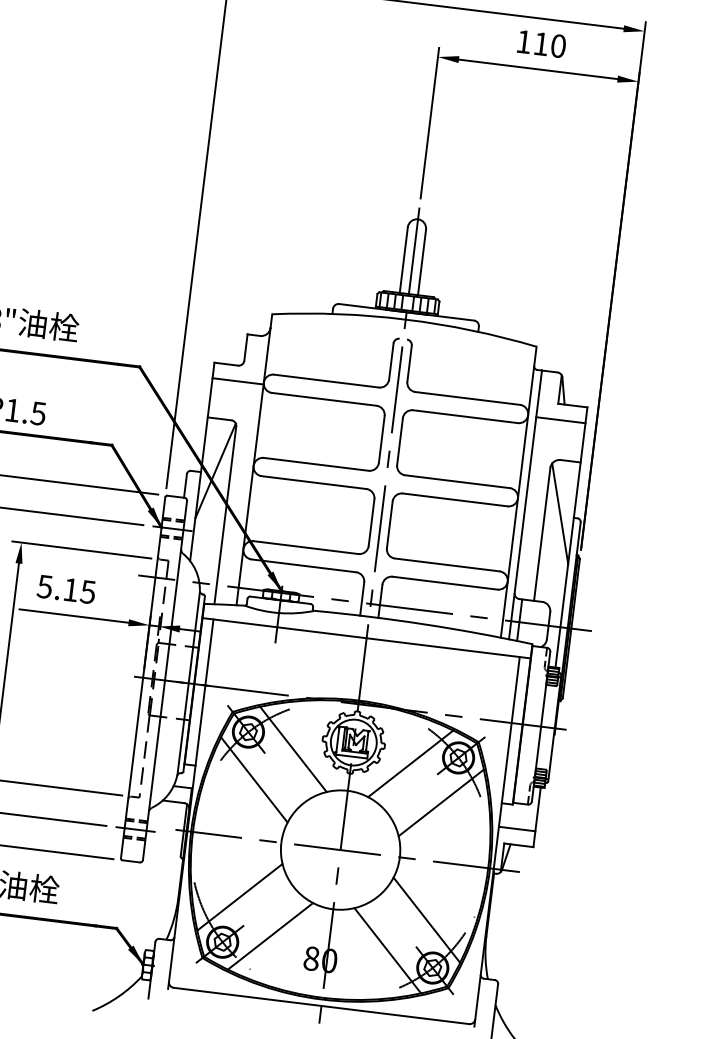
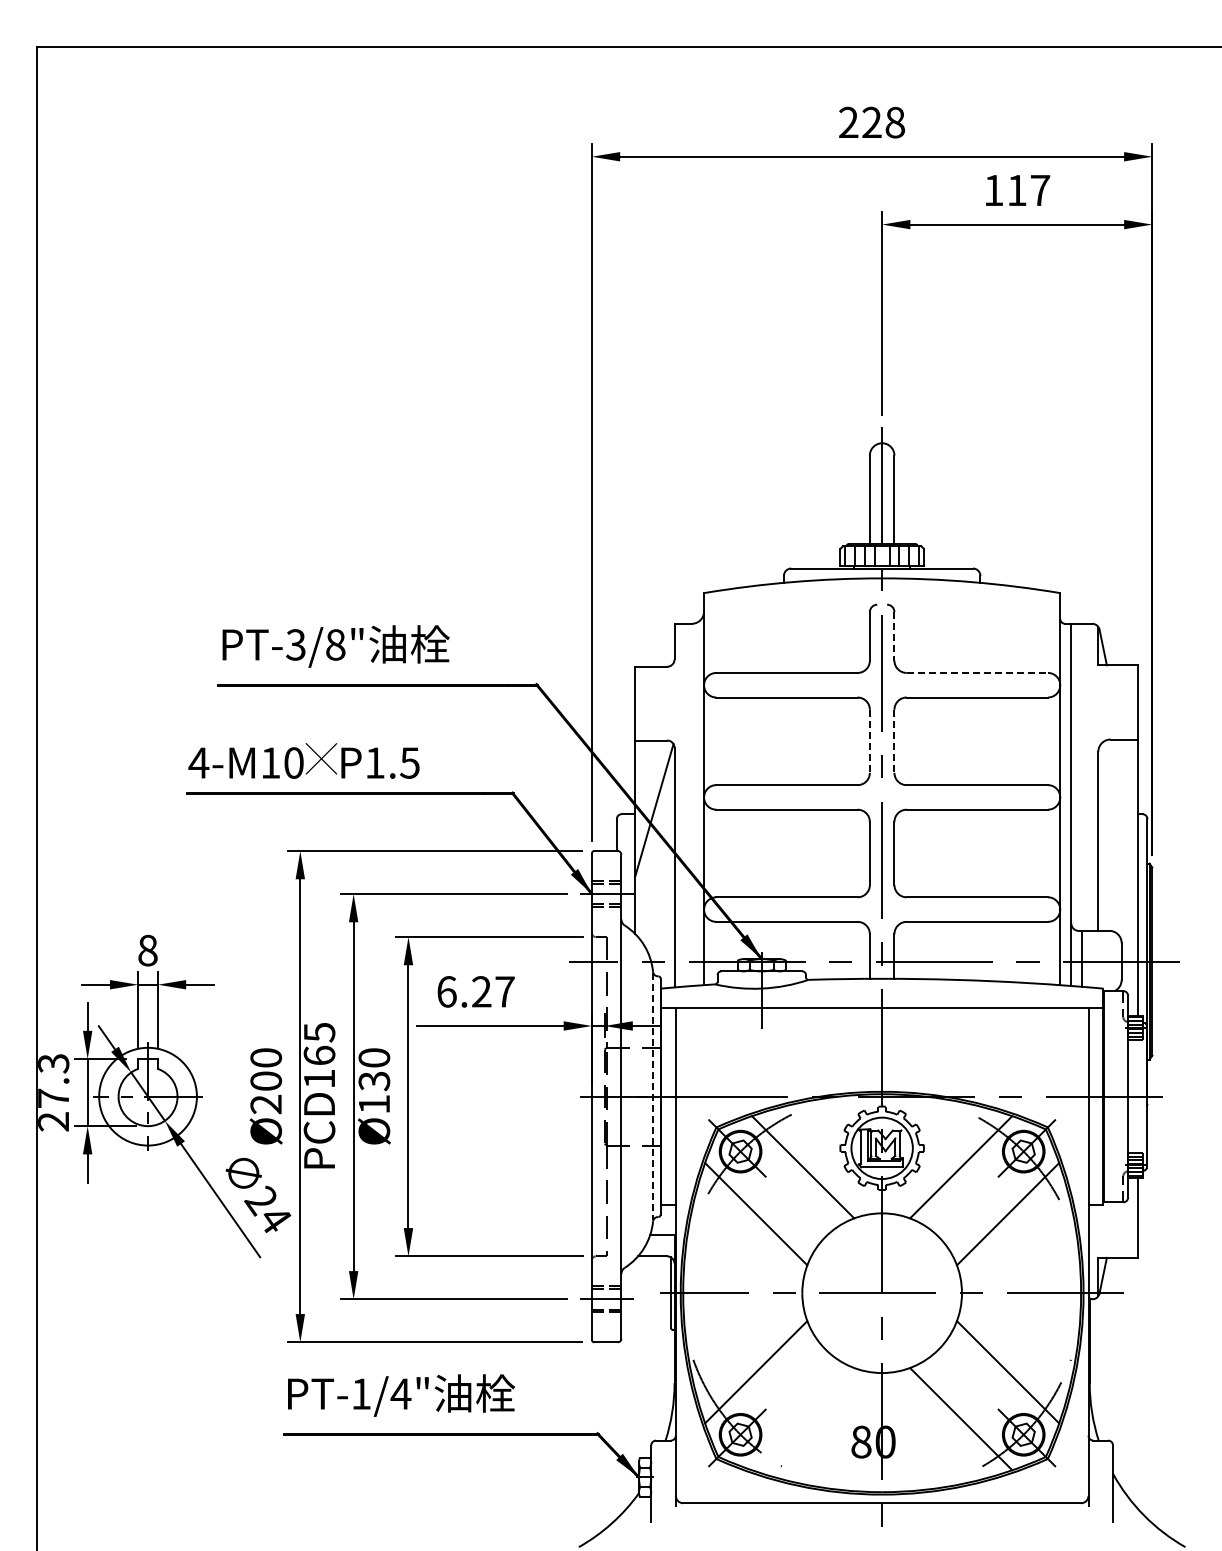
text: (558, 46) -> (1040, 190), 110 -> 117
line: (409, 363) -> (894, 636), solid -> dashed
line: (237, 381) -> (669, 687), removed
line: (467, 398) -> (977, 672), solid -> dashed
line: (560, 420) -> (1104, 686), removed
line: (381, 439) -> (869, 741), solid -> dashed
line: (400, 441) -> (894, 741), solid -> dashed
line: (560, 513) -> (1118, 810), removed
text: (66, 589) -> (475, 991), 5.15 -> 6.27
line: (188, 683) -> (653, 1096), solid -> dashed
line: (516, 828) -> (1112, 1236), removed
line: (269, 936) -> (802, 1419), removed

